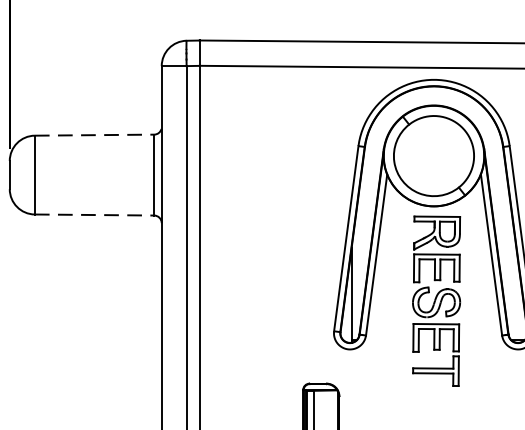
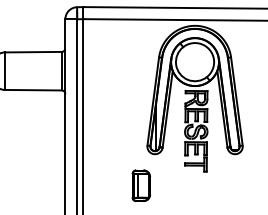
line: (94, 135) -> (33, 52), dashed -> solid
line: (94, 215) -> (33, 90), dashed -> solid

